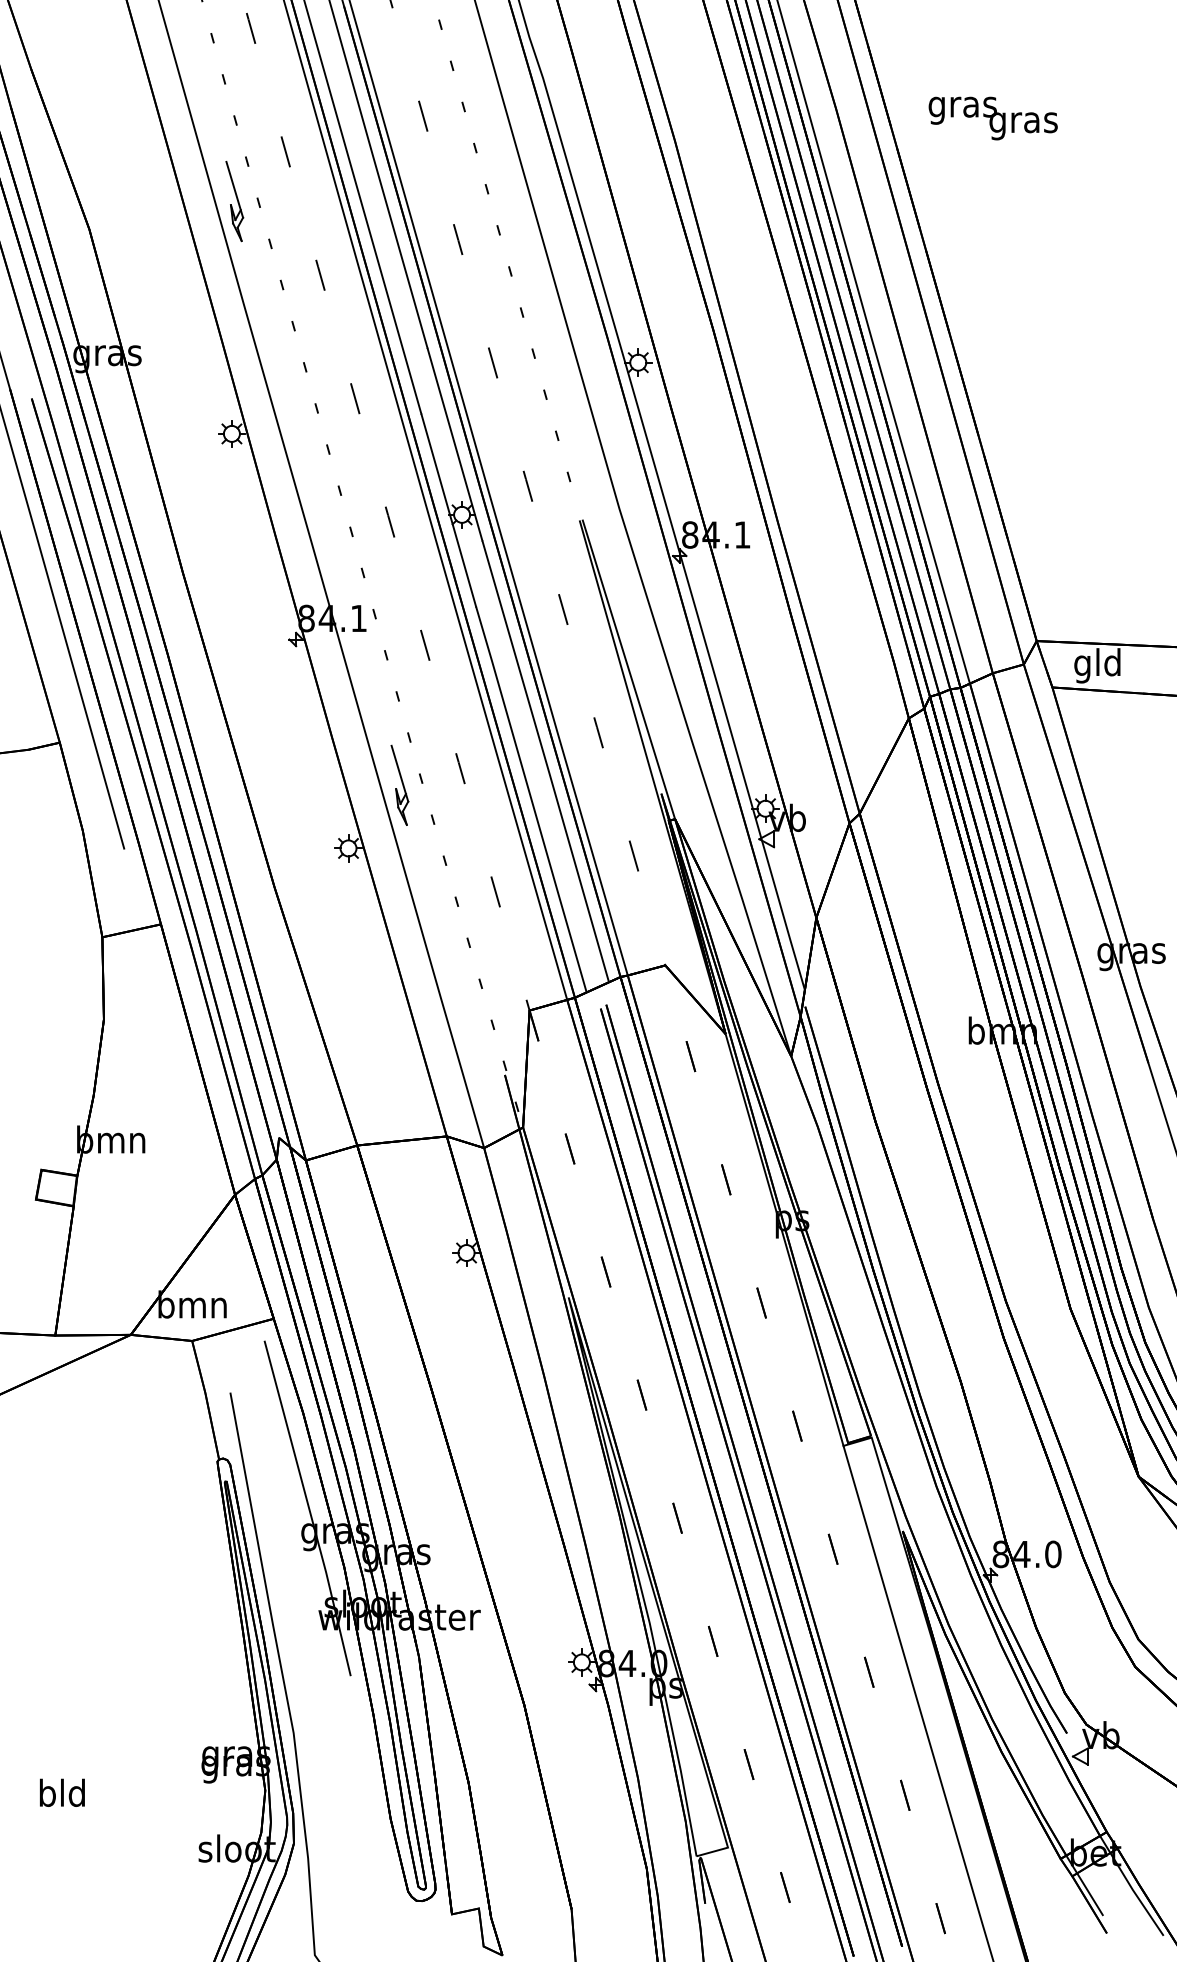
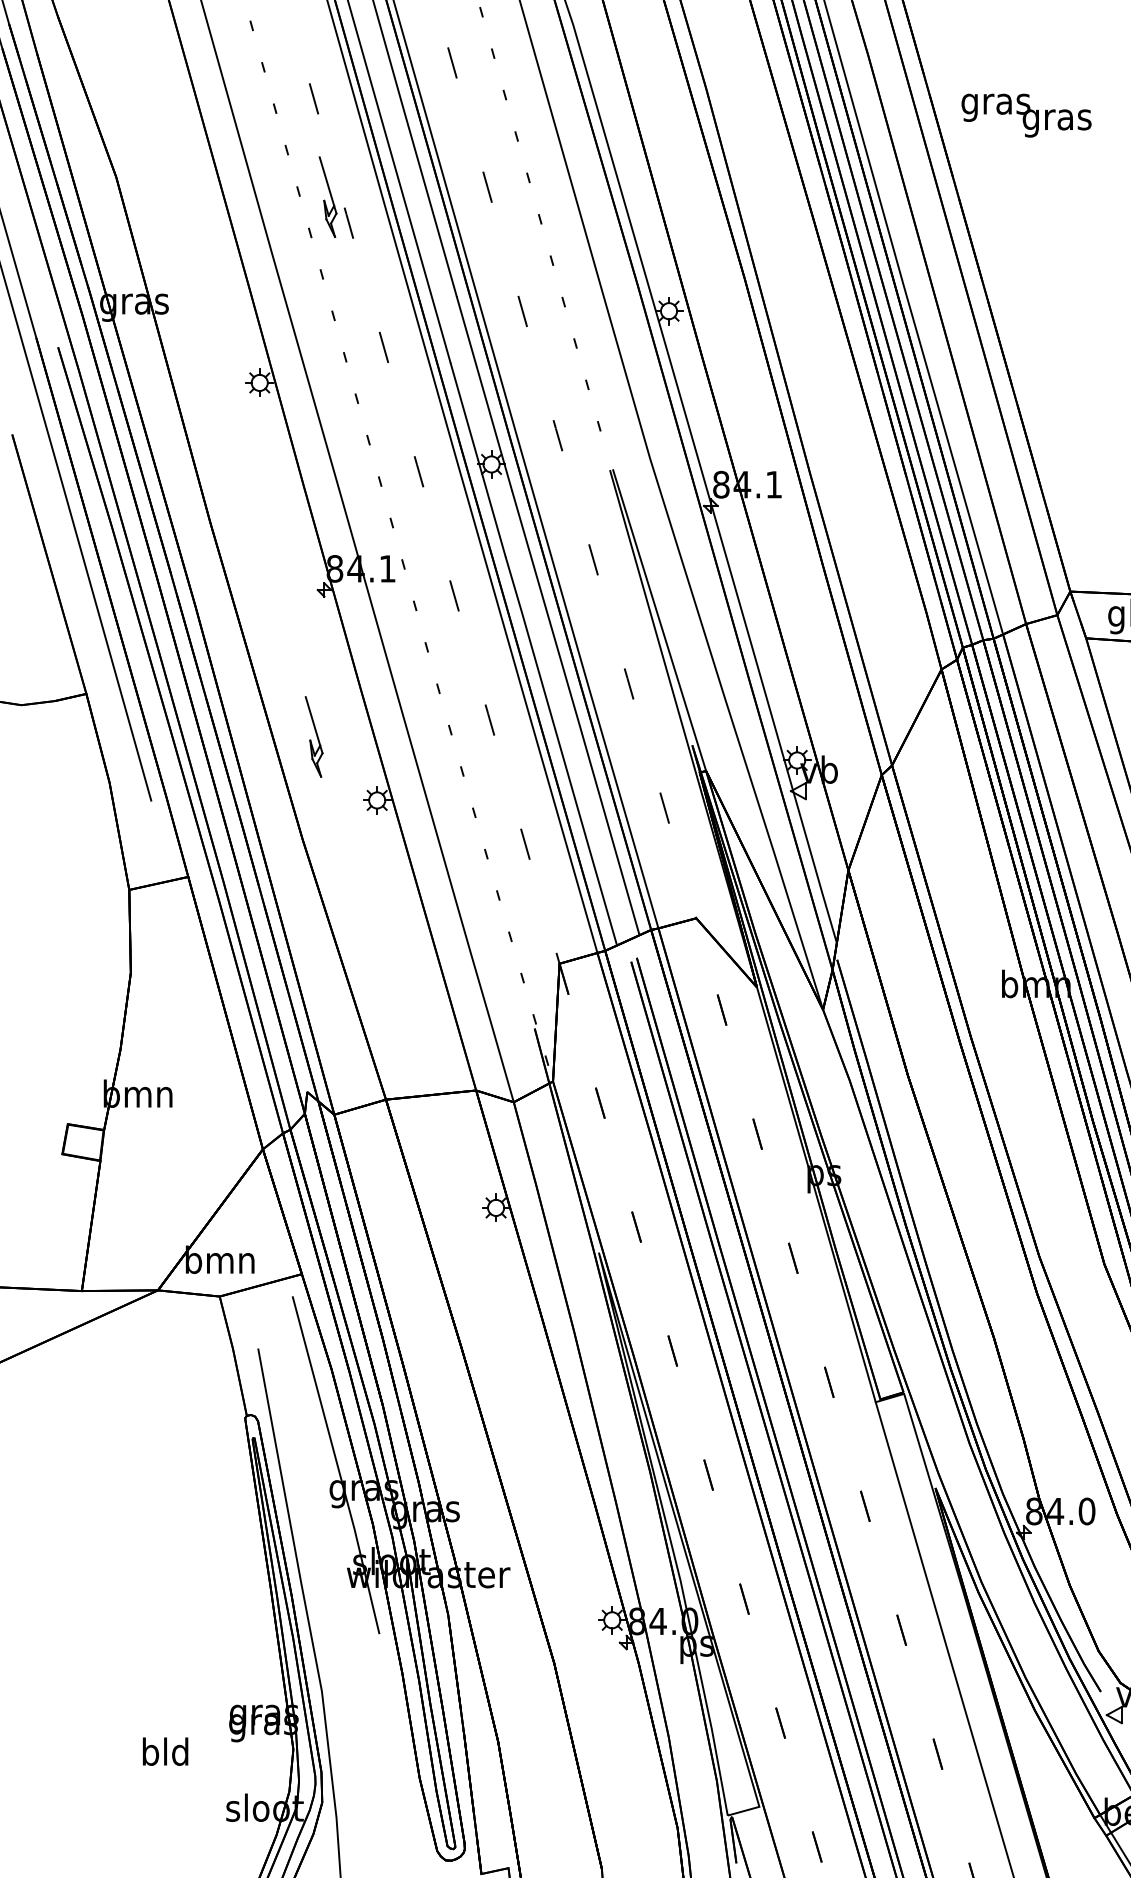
text: (992, 118) -> (1025, 115), moved
part: (234, 201) -> (327, 197), moved
part: (399, 784) -> (313, 736), moved
text: (62, 1792) -> (165, 1751), moved

